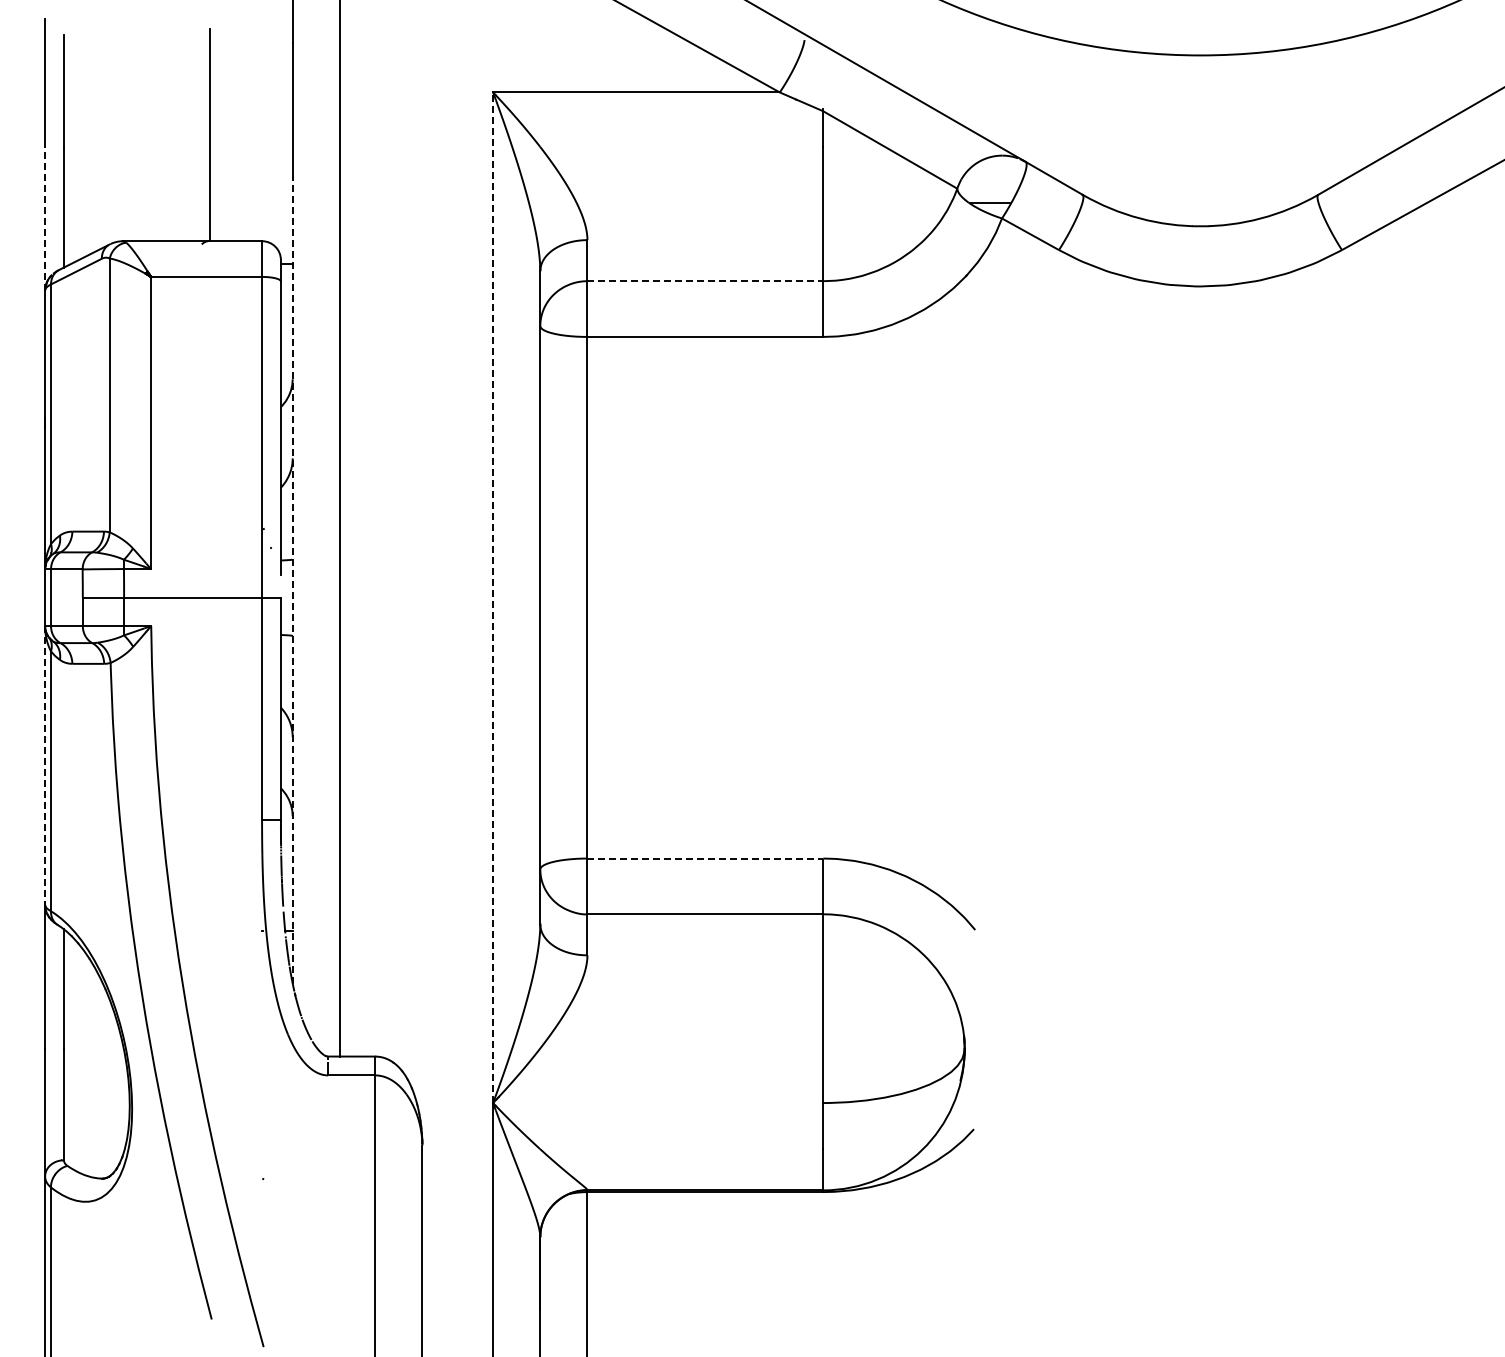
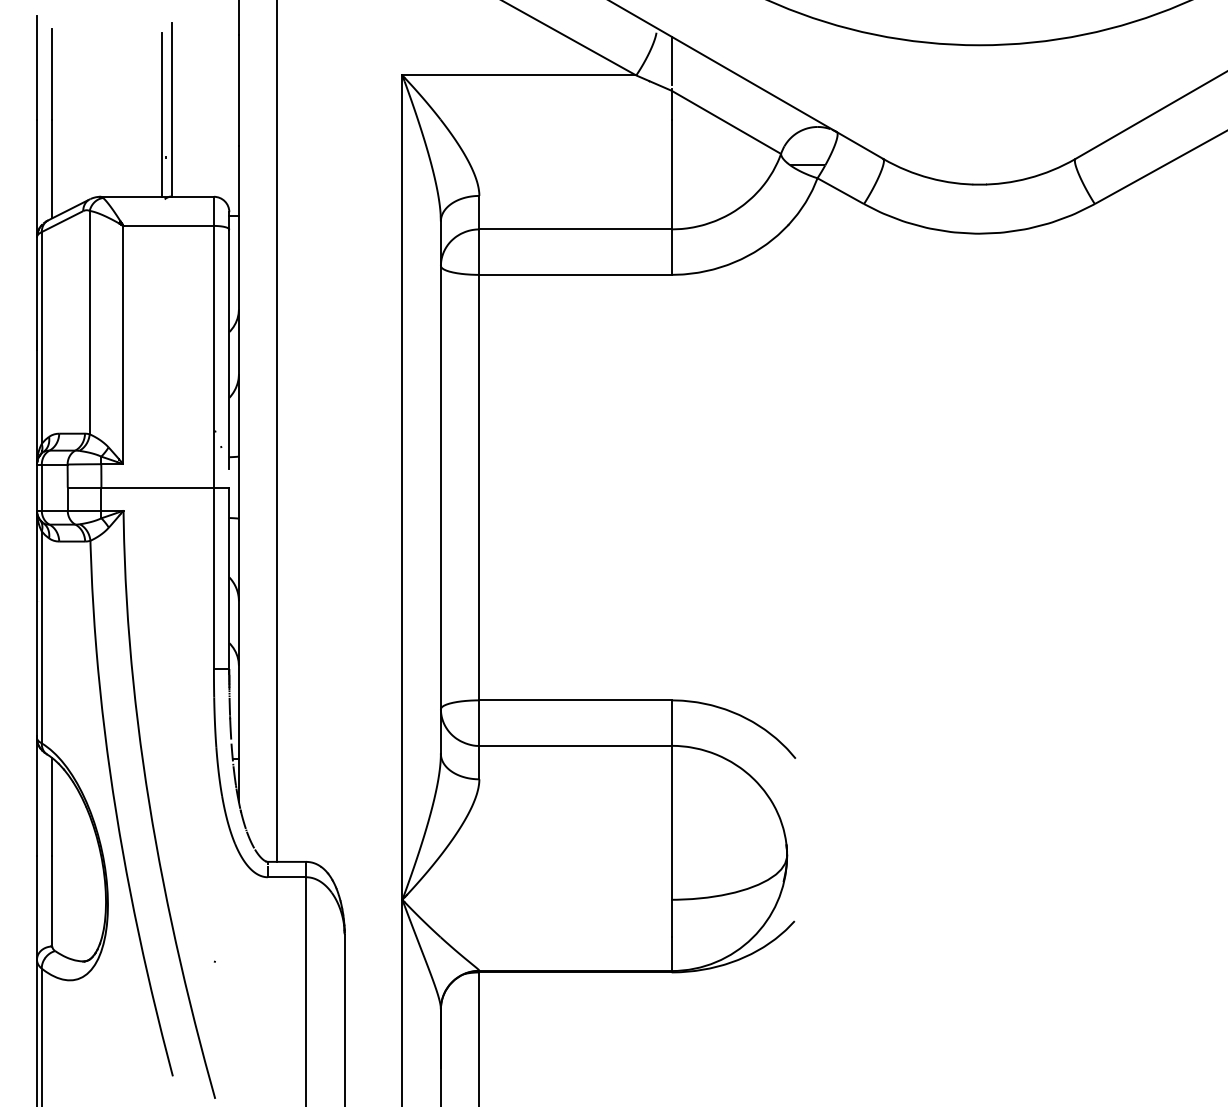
line: (823, 74) -> (671, 60), added
line: (198, 140) -> (162, 114), added
line: (45, 218) -> (37, 178), dashed -> solid
line: (705, 281) -> (575, 229), dashed -> solid
line: (292, 580) -> (238, 473), dashed -> solid
line: (493, 597) -> (402, 487), dashed -> solid
line: (45, 765) -> (37, 624), dashed -> solid
line: (705, 858) -> (575, 700), dashed -> solid

